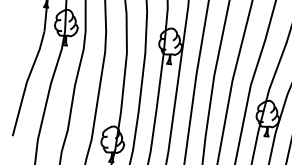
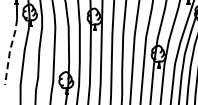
line: (26, 82) -> (9, 51), solid -> dashed

